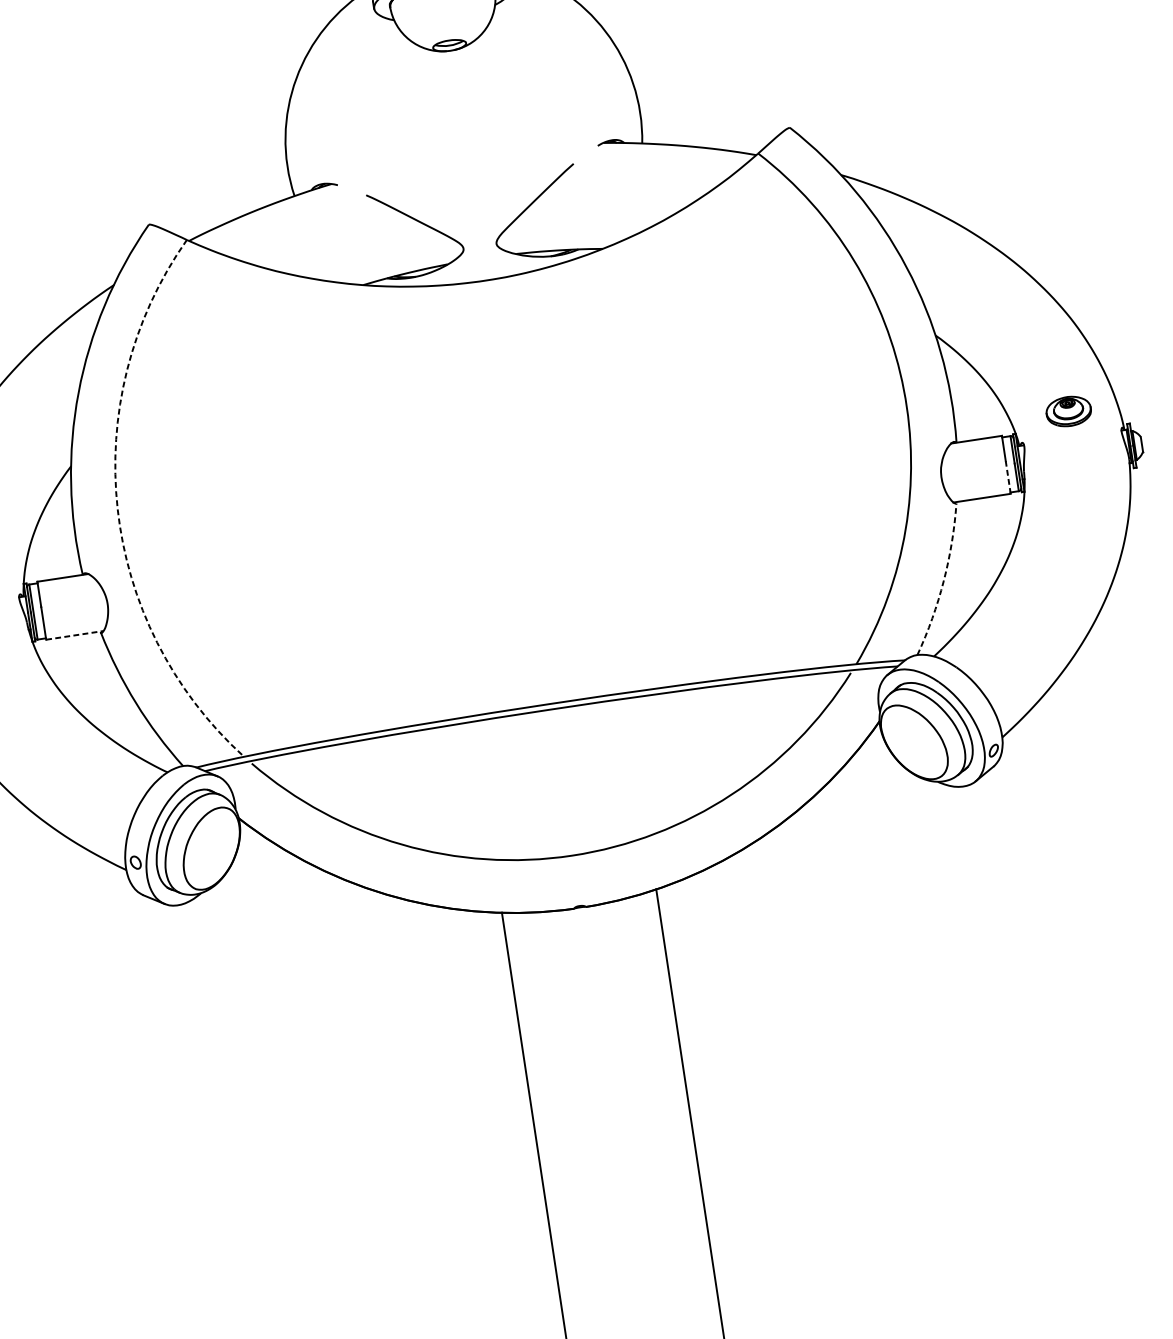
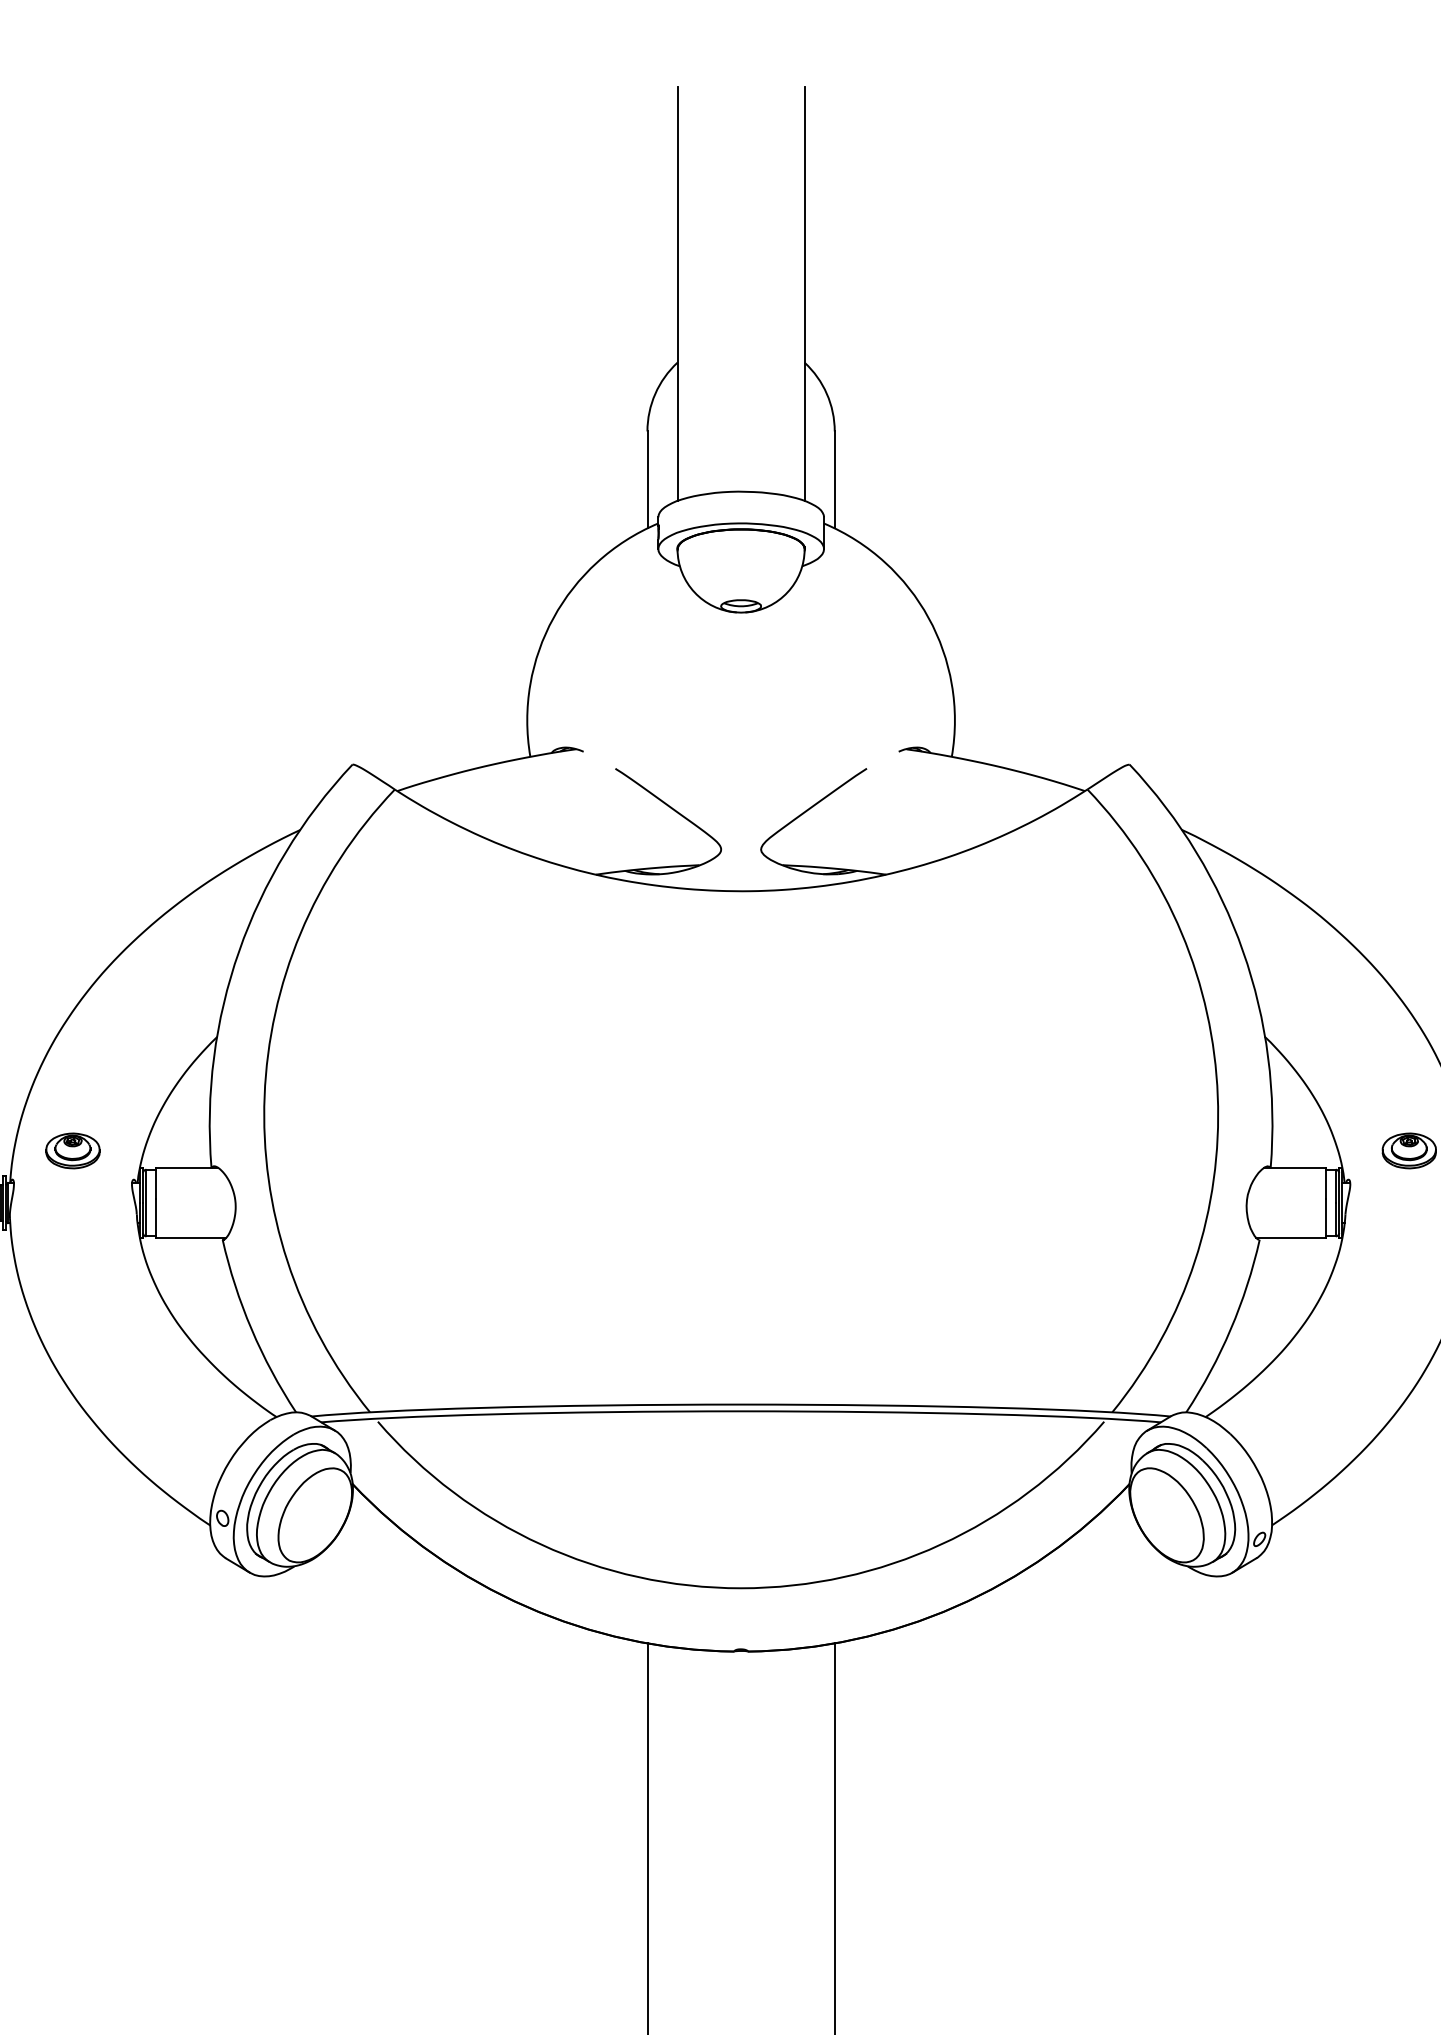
line: (1008, 477) -> (1325, 1218), dashed -> solid
arc: (117, 509) -> (264, 1096), dashed -> solid
arc: (943, 581) -> (1230, 1329), dashed -> solid
line: (75, 635) -> (191, 1238), dashed -> solid

